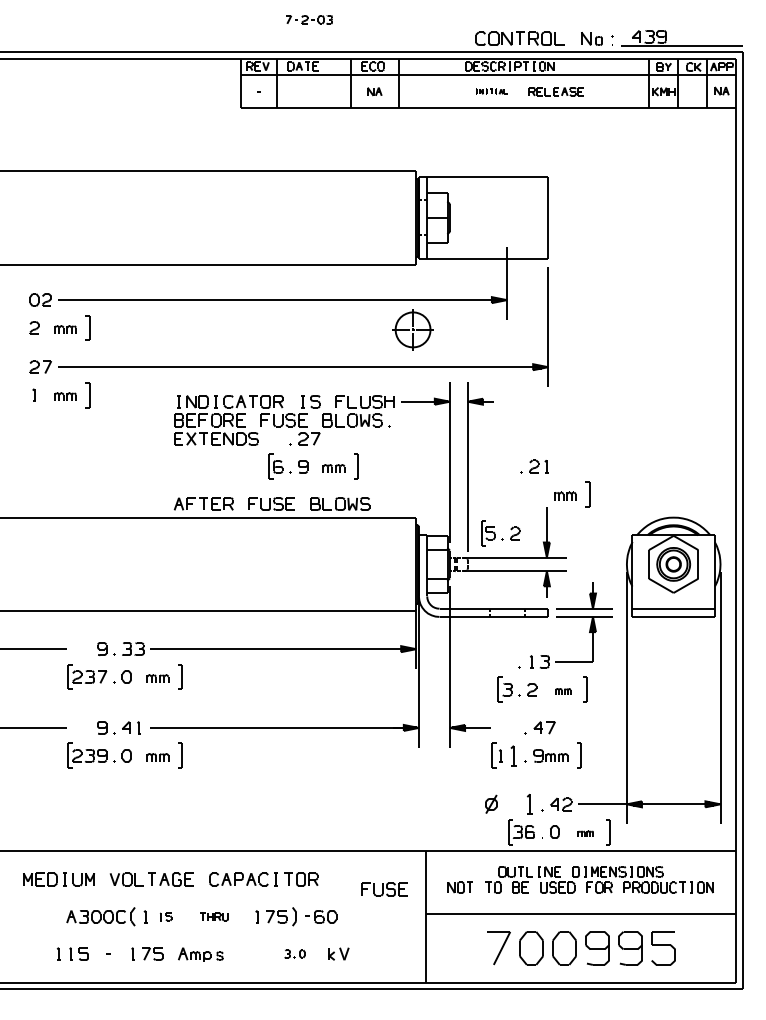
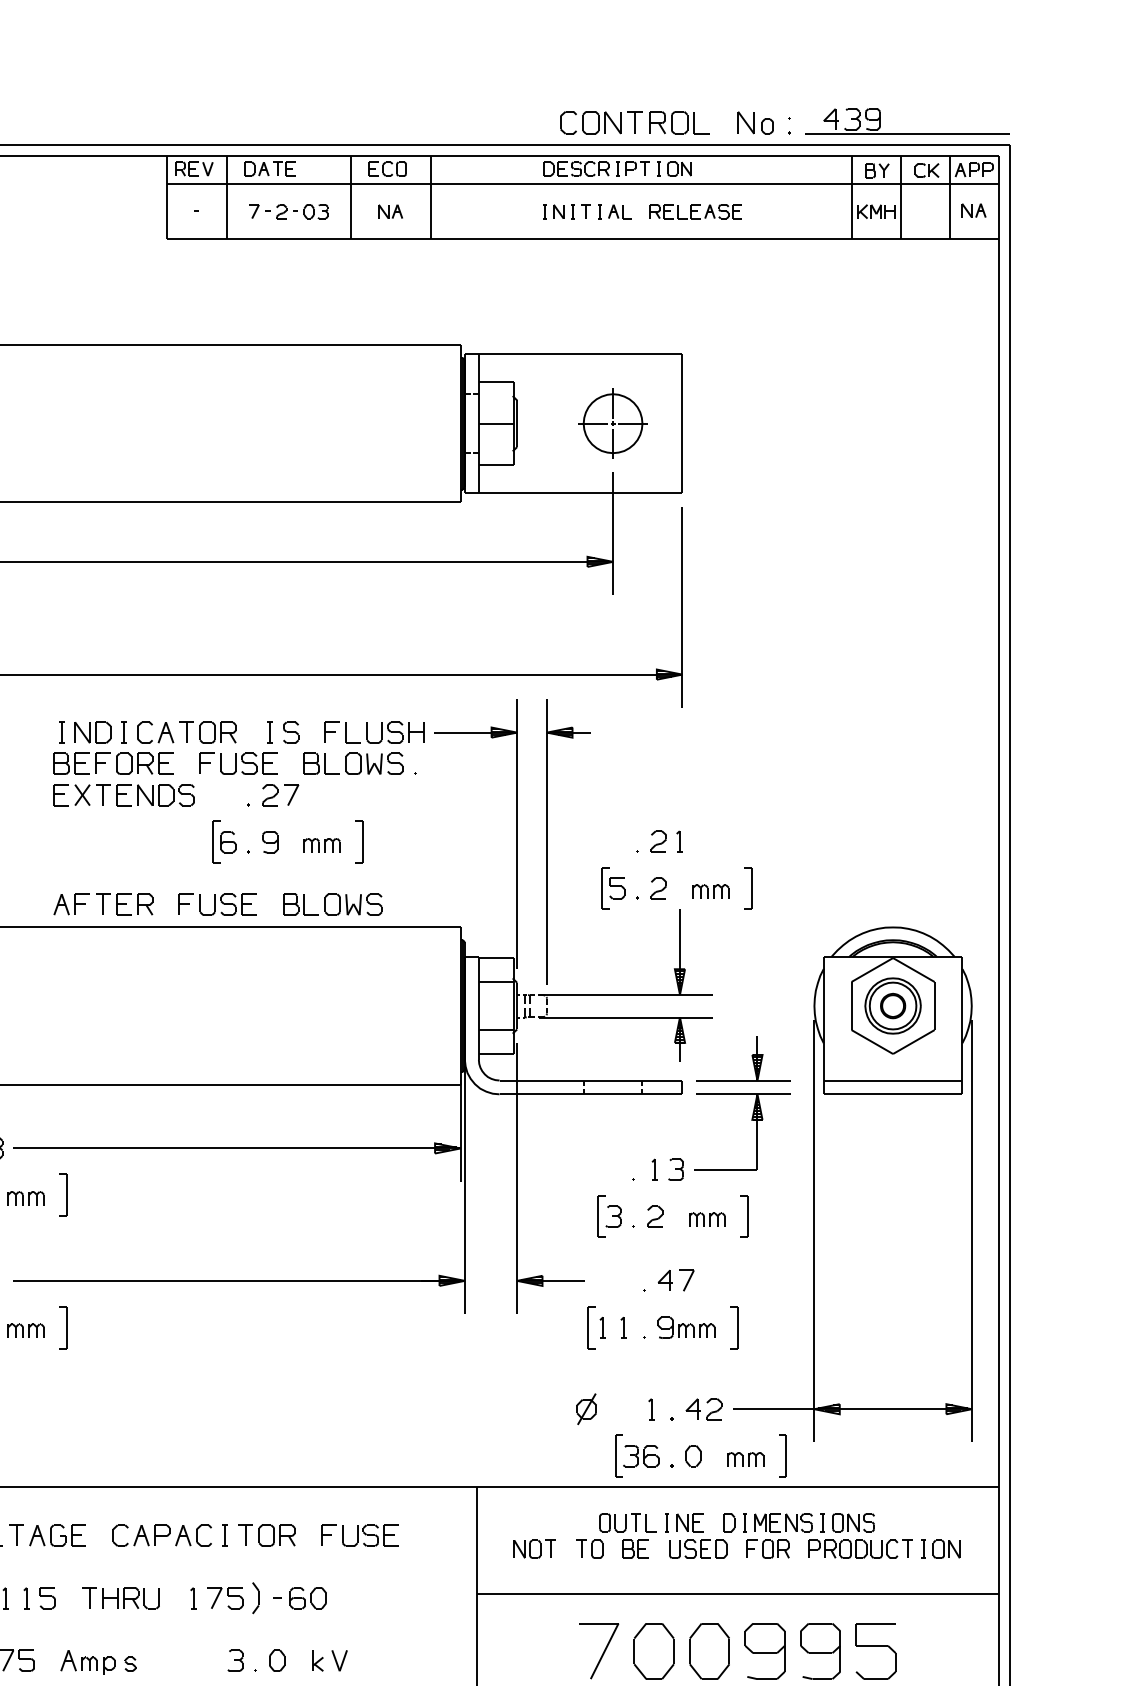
part: (309, 19) -> (289, 211), moved
part: (491, 91) -> (586, 211), size x1.67
part: (412, 329) -> (612, 423), moved
part: (500, 533) -> (633, 888), moved
part: (563, 691) -> (707, 1219), size x1.43
part: (512, 755) -> (622, 1327), size x0.62
part: (529, 804) -> (650, 1409), size x0.62
part: (585, 833) -> (744, 1458), size x1.43
part: (384, 889) -> (360, 1535), moved
part: (165, 916) -> (39, 1597), size x1.67
part: (214, 916) -> (121, 1597), size x1.67
part: (294, 953) -> (255, 1659), size x1.67

